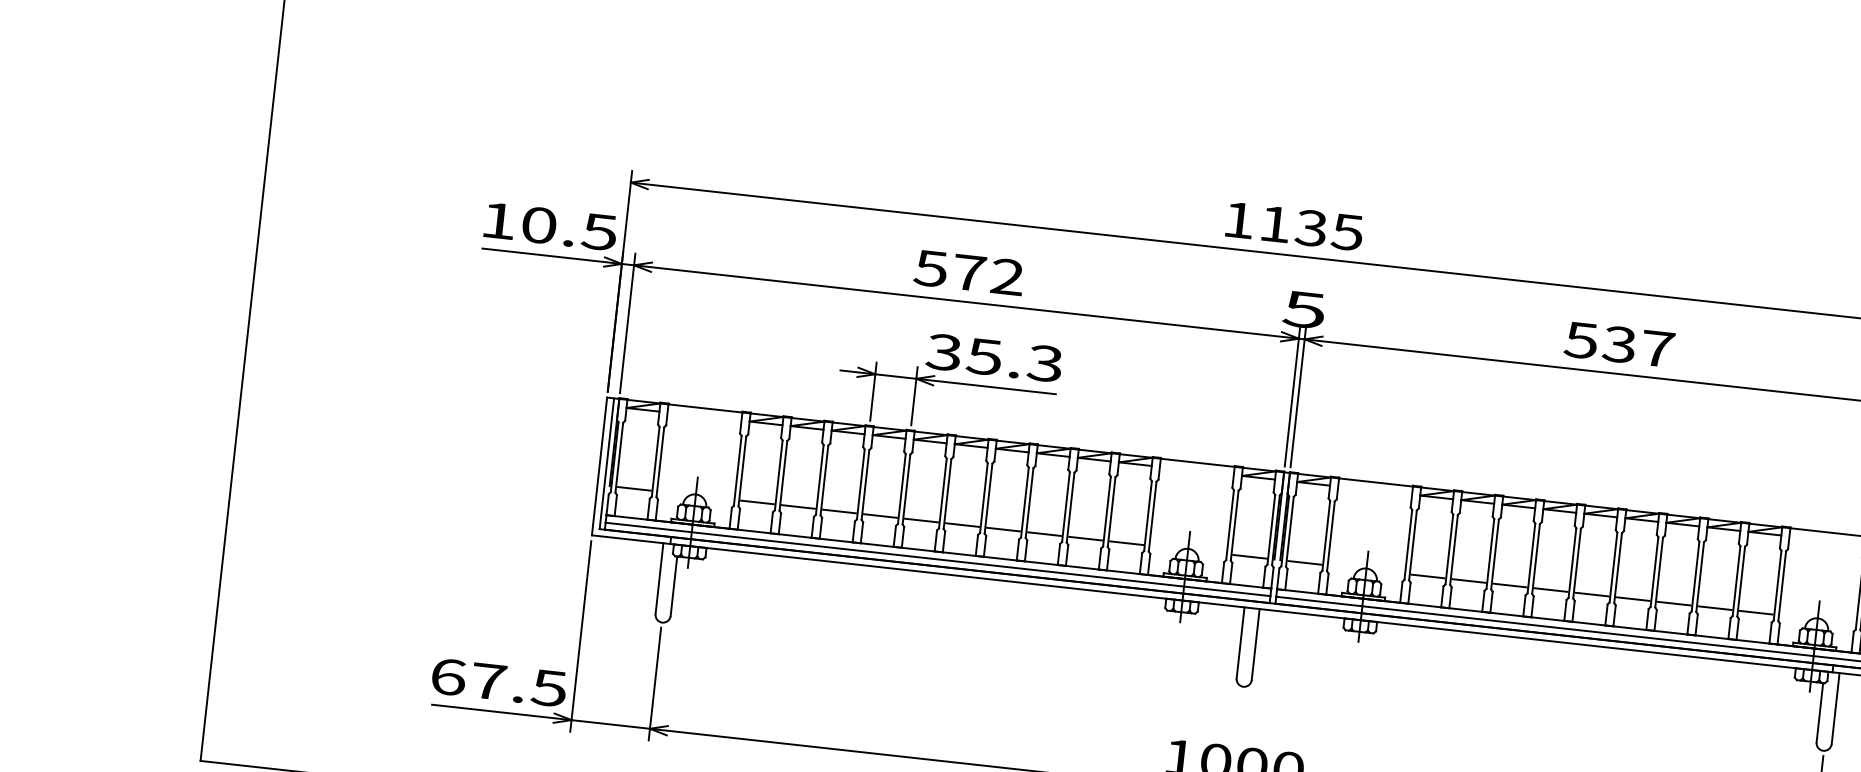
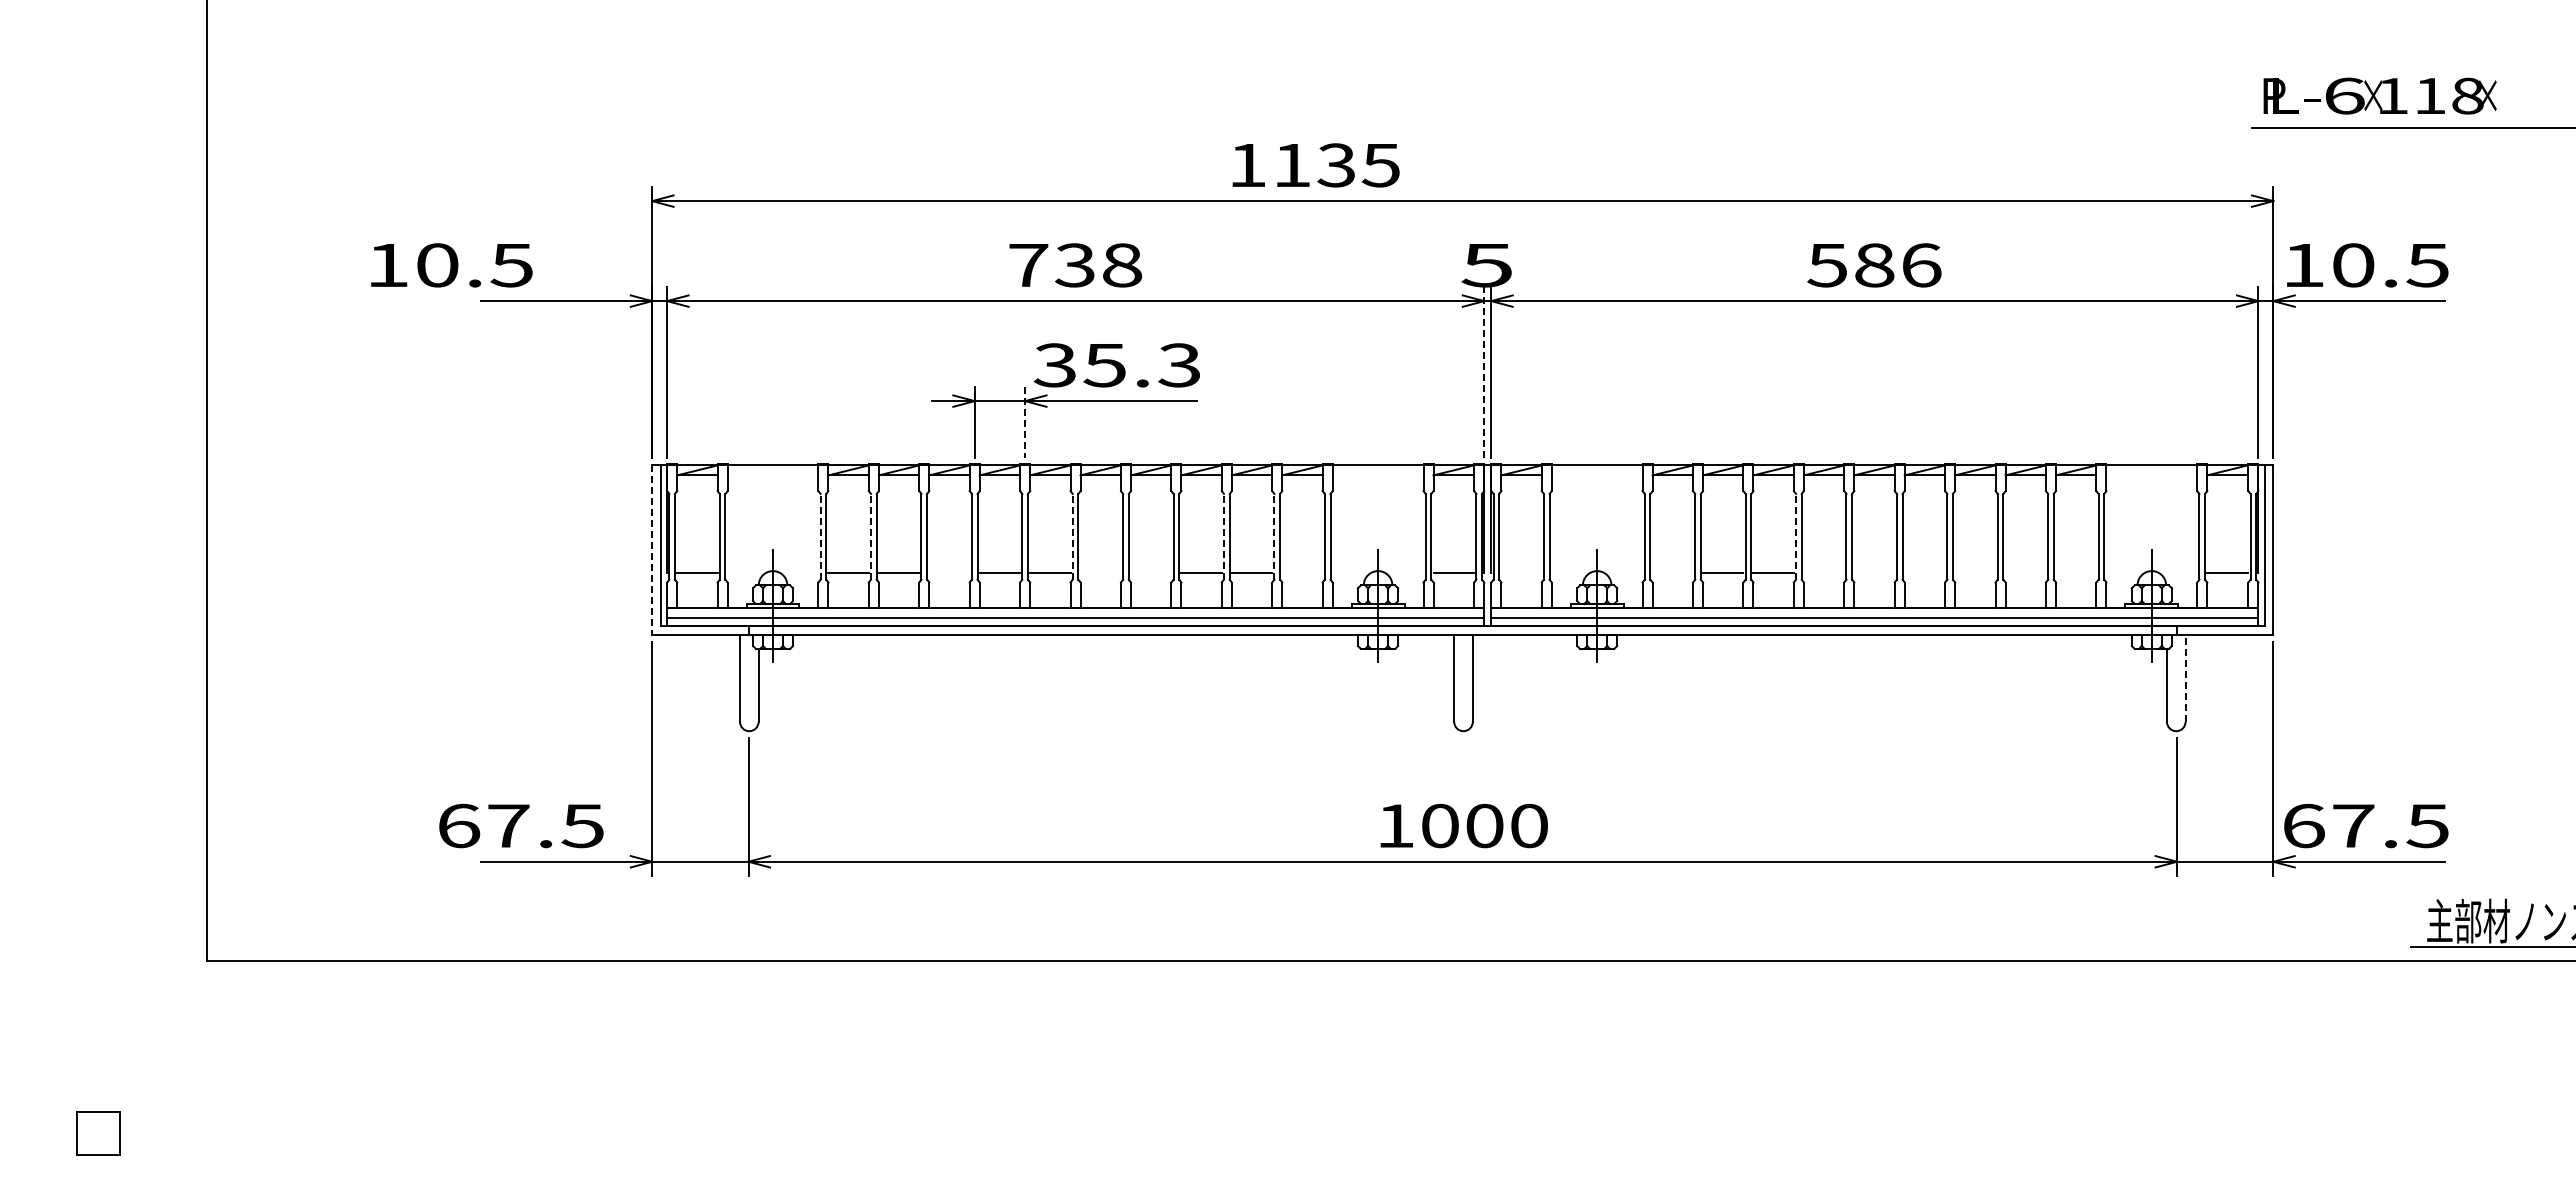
text: (550, 226) -> (451, 265), moved
text: (1294, 226) -> (1315, 165), moved
text: (969, 272) -> (1075, 265), 572 -> 738
text: (1638, 346) -> (1897, 265), 537 -> 586
line: (914, 396) -> (1025, 422), solid -> dashed
line: (1292, 396) -> (1484, 372), solid -> dashed
line: (599, 466) -> (652, 550), solid -> dashed
line: (737, 470) -> (820, 536), solid -> dashed
line: (779, 475) -> (871, 536), solid -> dashed
line: (942, 493) -> (1072, 536), solid -> dashed
line: (1065, 506) -> (1223, 536), solid -> dashed
line: (839, 511) -> (949, 572), removed
line: (1107, 511) -> (1274, 536), solid -> dashed
line: (962, 525) -> (1100, 572), removed
line: (1002, 529) -> (1150, 572), removed
line: (1126, 543) -> (1302, 572), removed
line: (1531, 558) -> (1796, 536), solid -> dashed
line: (1304, 562) -> (1521, 572), removed
line: (1427, 576) -> (1672, 572), removed
line: (1550, 589) -> (1823, 572), removed
line: (1592, 594) -> (1874, 572), removed
line: (1632, 599) -> (1924, 572), removed
line: (1674, 603) -> (1975, 572), removed
line: (1714, 608) -> (2025, 572), removed
line: (1756, 612) -> (2076, 572), removed
text: (499, 683) -> (521, 826), moved
line: (1835, 708) -> (2185, 678), solid -> dashed

